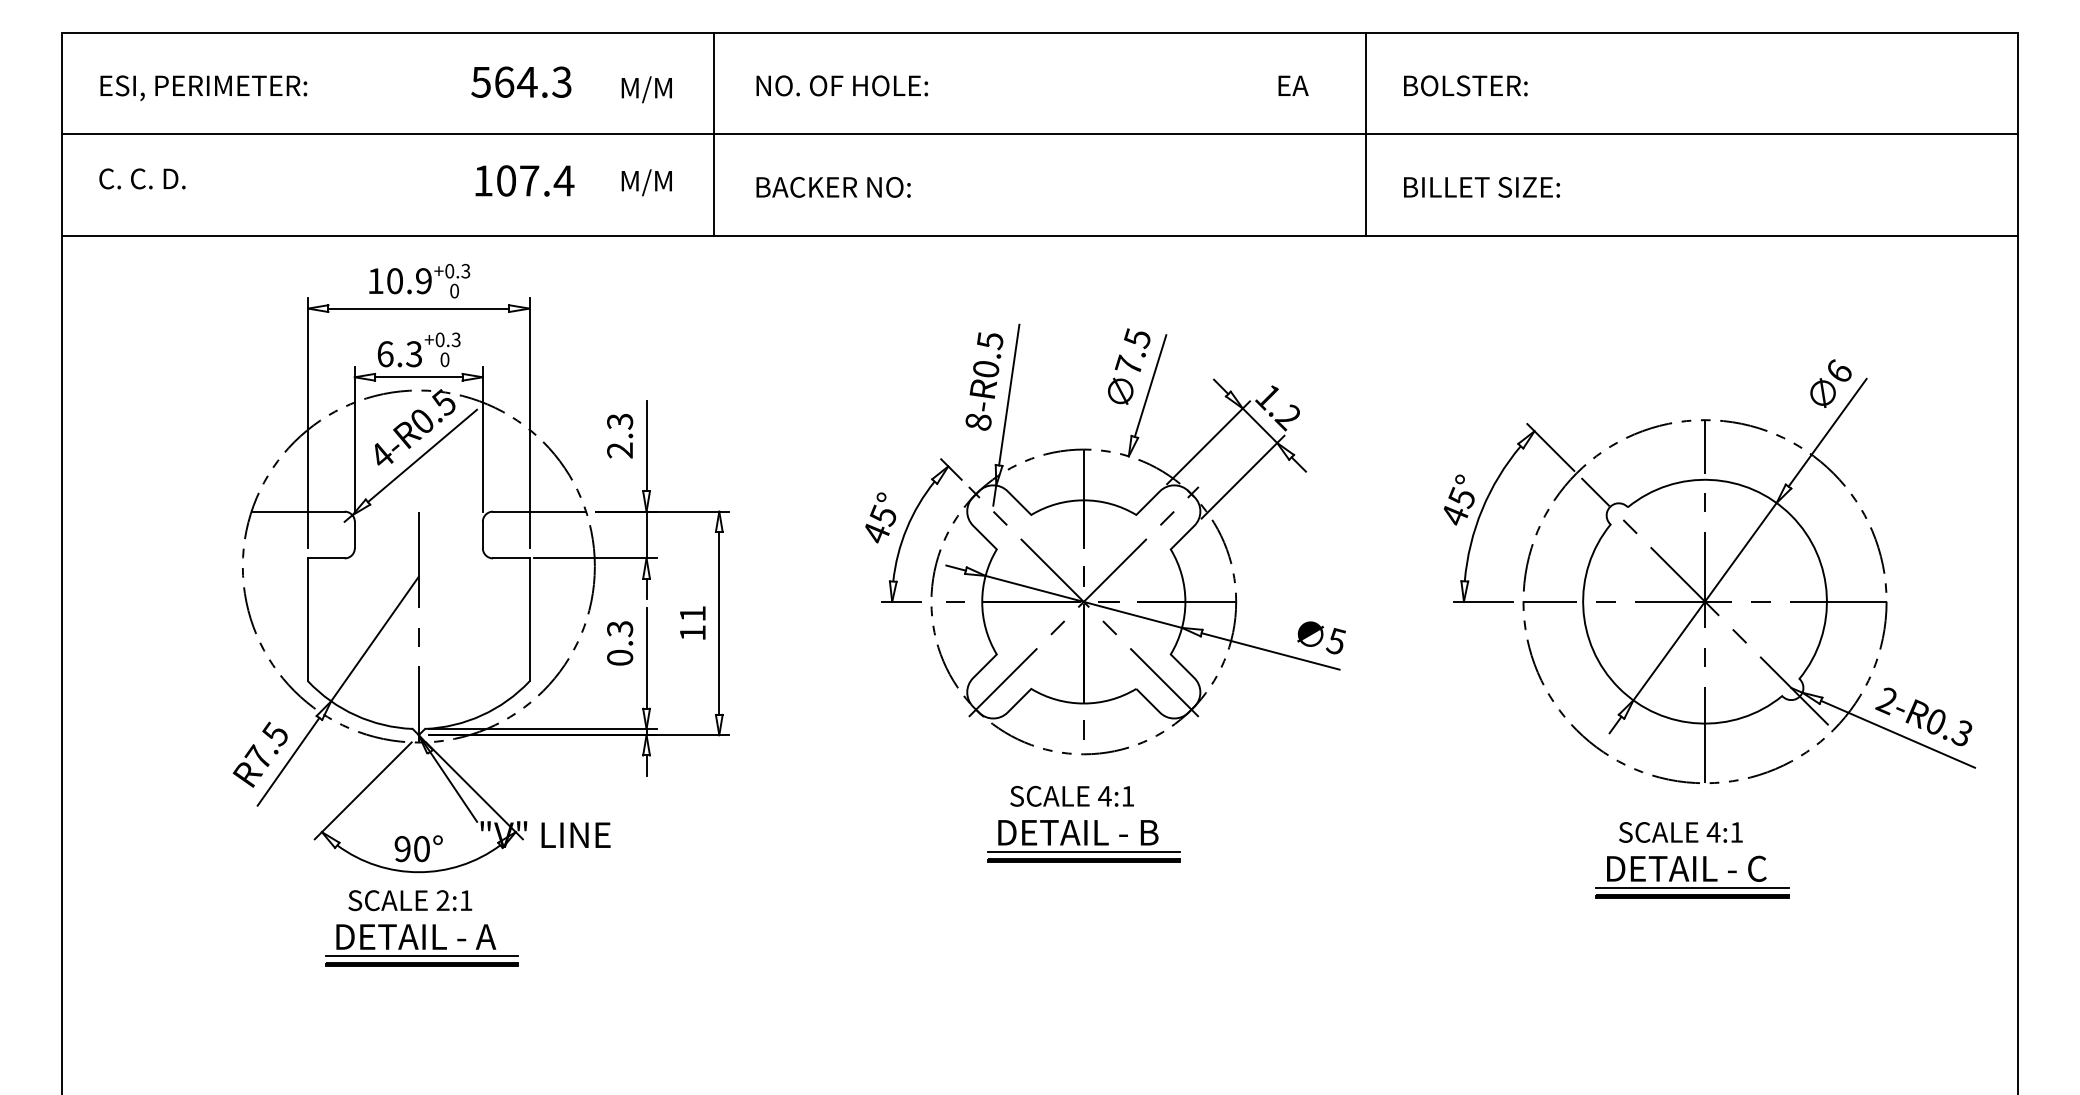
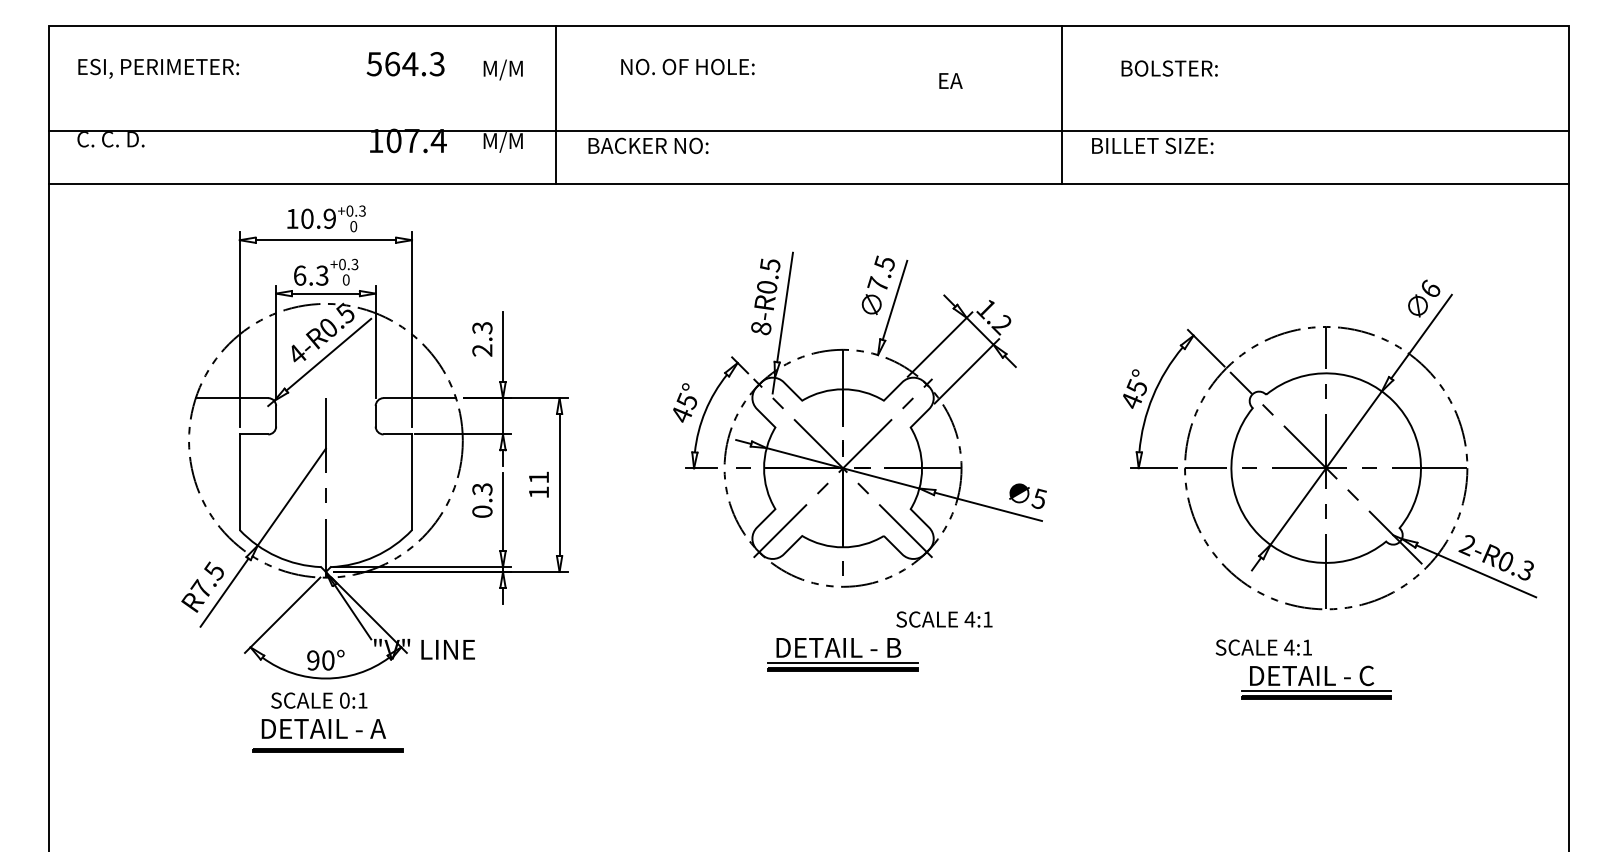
text: (842, 85) -> (688, 66), moved
text: (1293, 85) -> (950, 80), moved
text: (1465, 85) -> (1169, 68), moved
line: (1039, 134) -> (808, 131), moved
text: (1071, 796) -> (943, 619), moved
text: (1680, 832) -> (1263, 647), moved
text: (442, 900) -> (344, 700), 2:1 -> 0:1
line: (421, 956) -> (327, 744), removed

